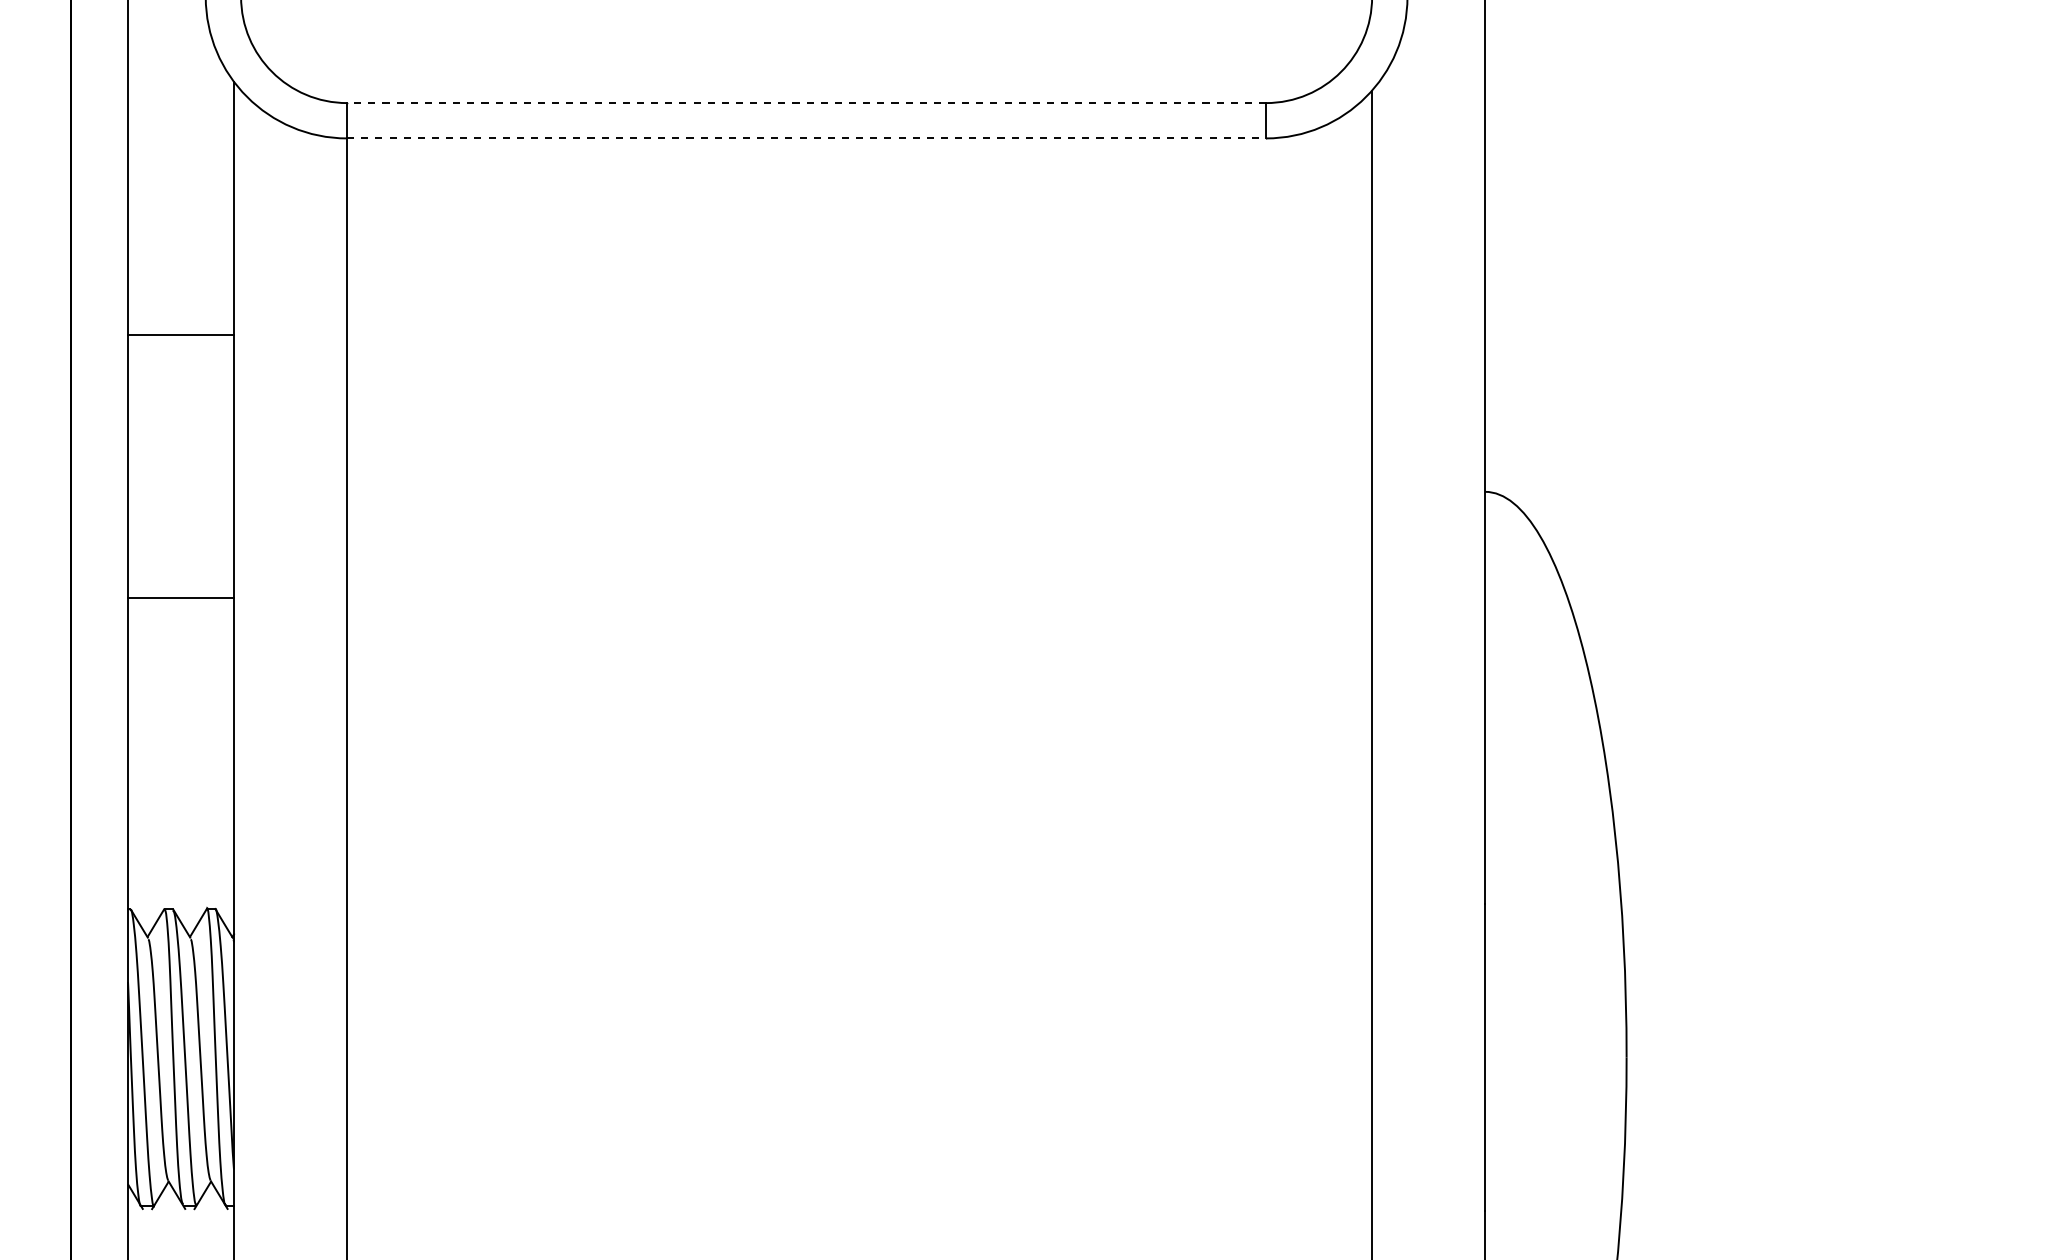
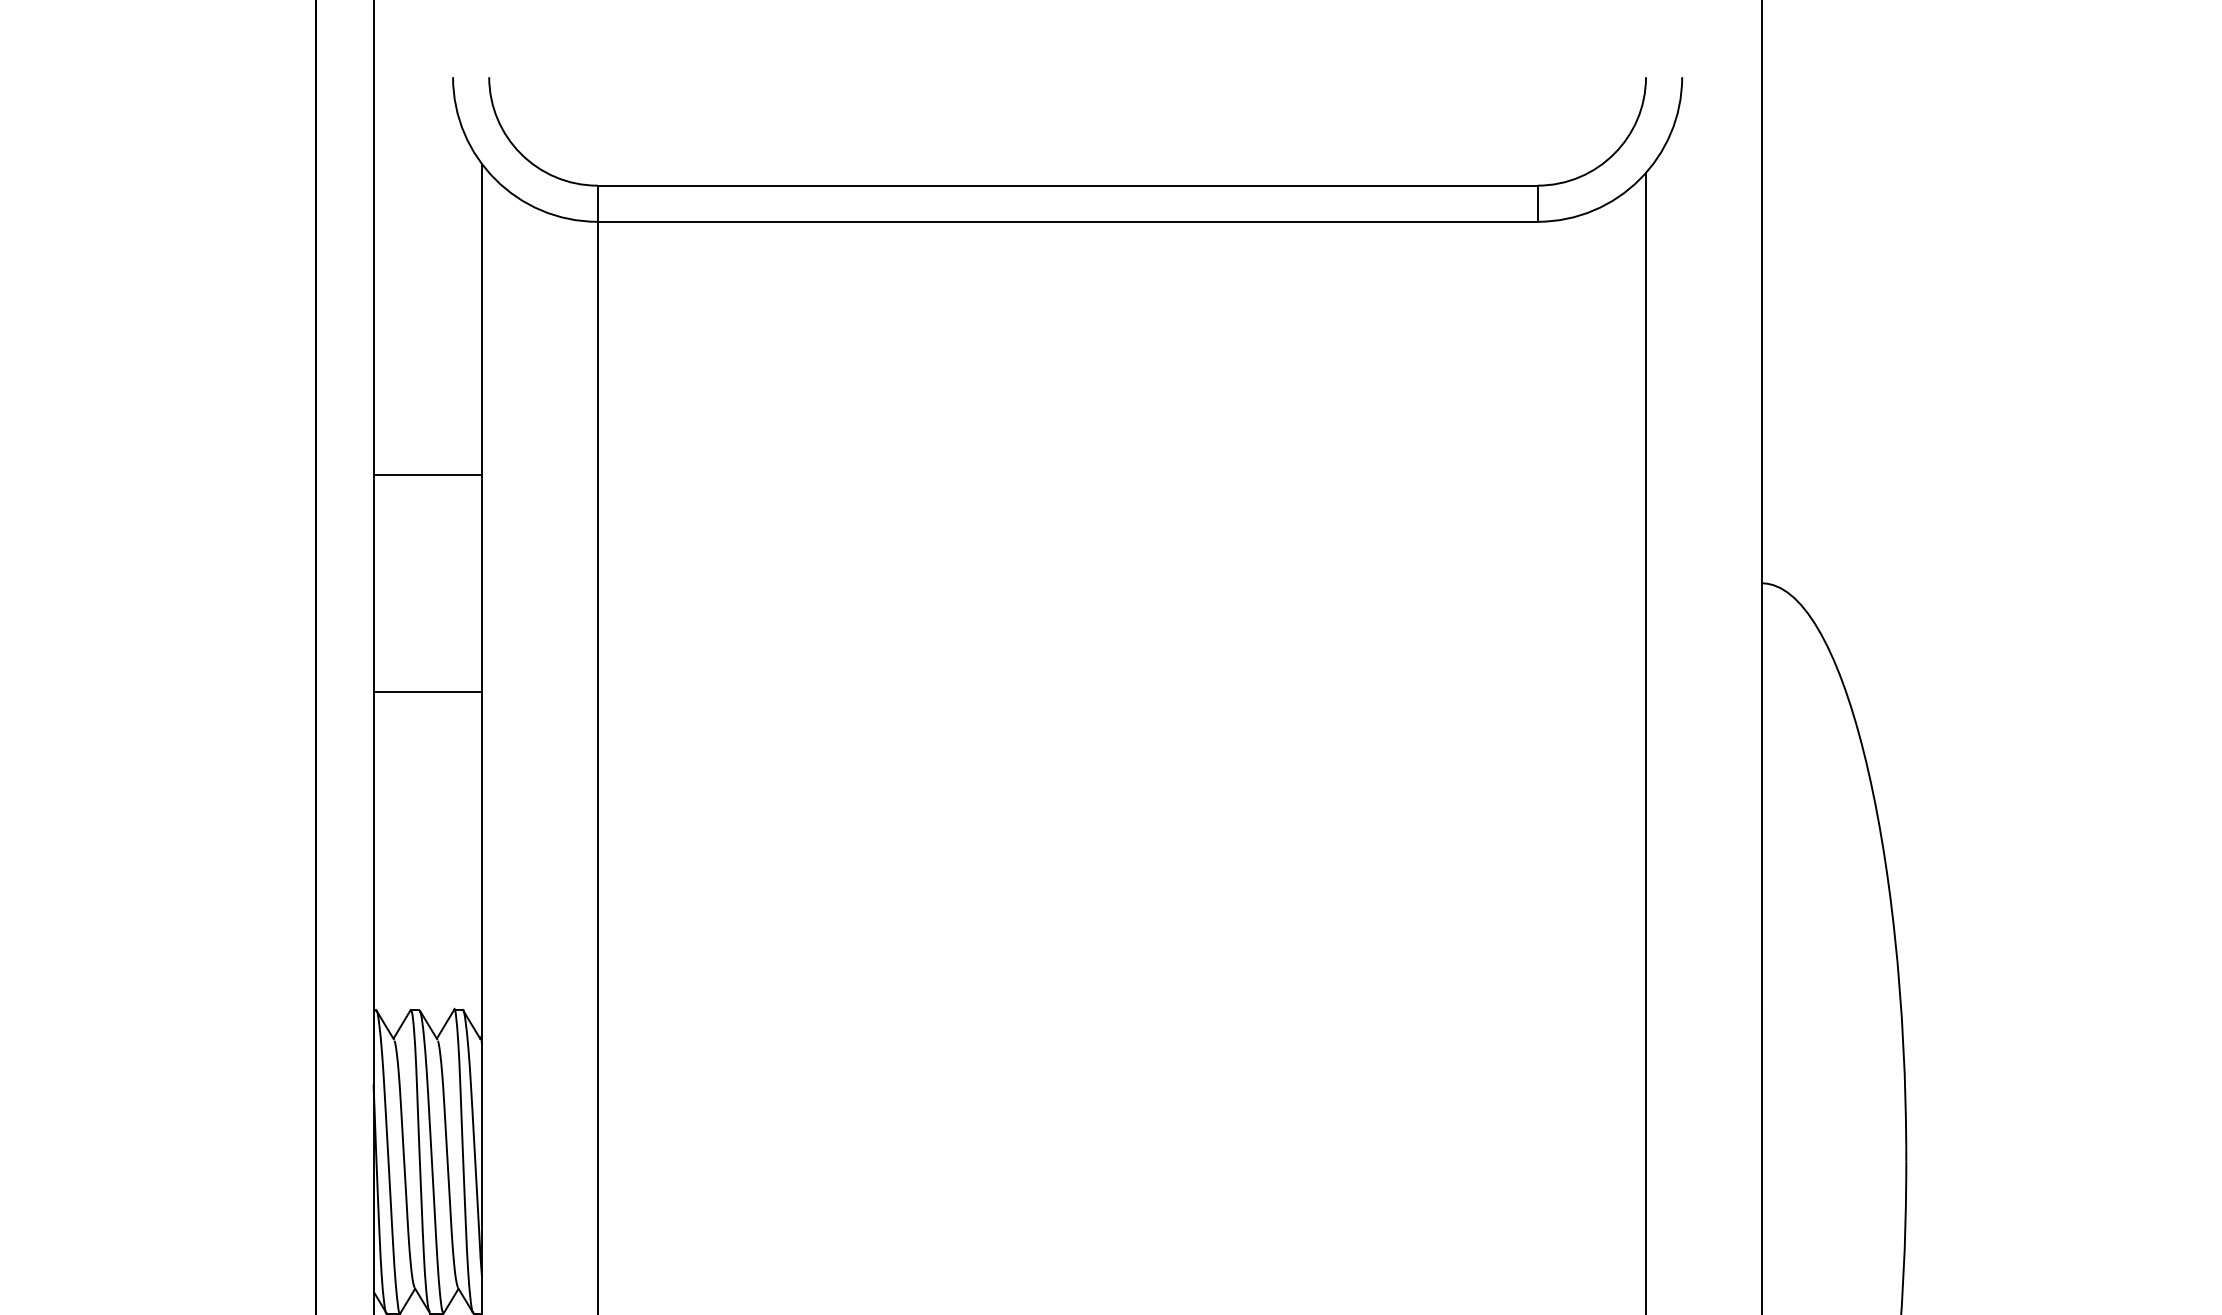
line: (806, 102) -> (1067, 185), dashed -> solid
line: (806, 138) -> (1067, 221), dashed -> solid
line: (180, 334) -> (427, 474), moved

